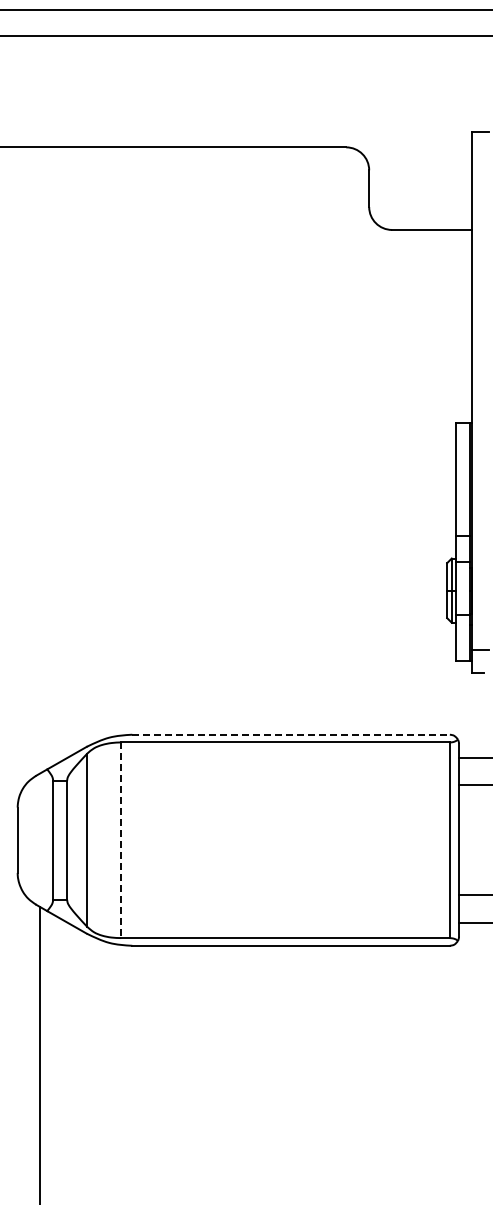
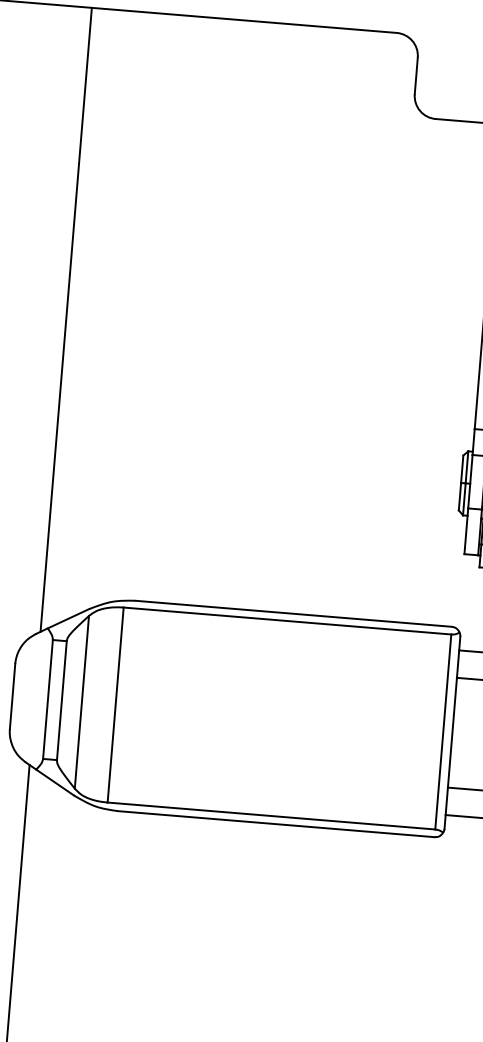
line: (40, 460) -> (66, 319), added
line: (291, 734) -> (294, 613), dashed -> solid
line: (121, 840) -> (116, 705), dashed -> solid

